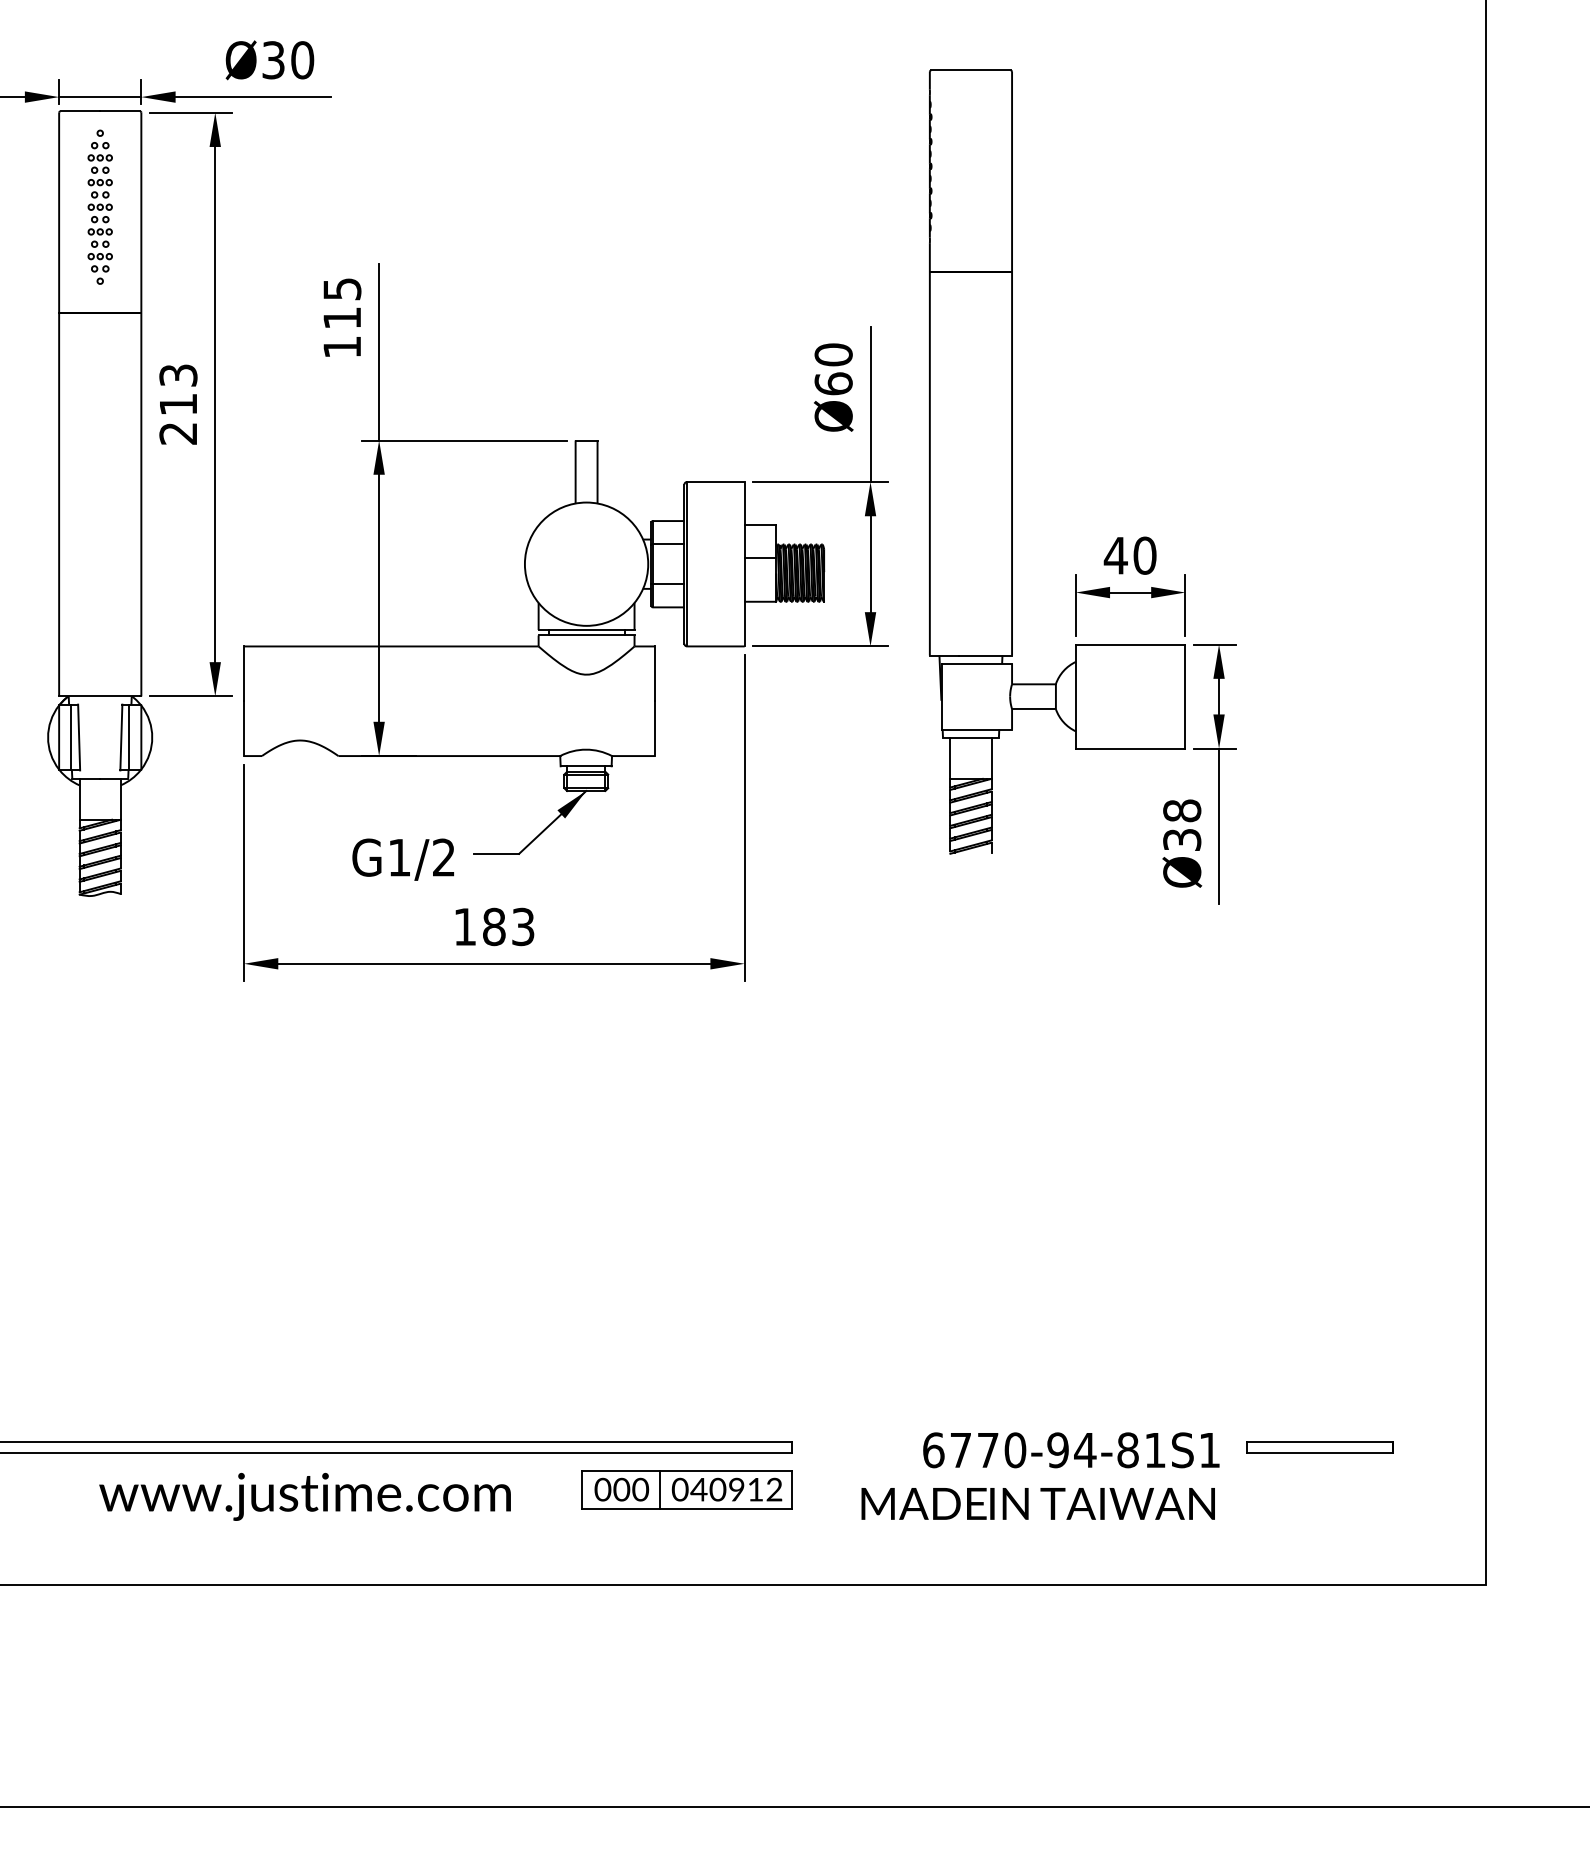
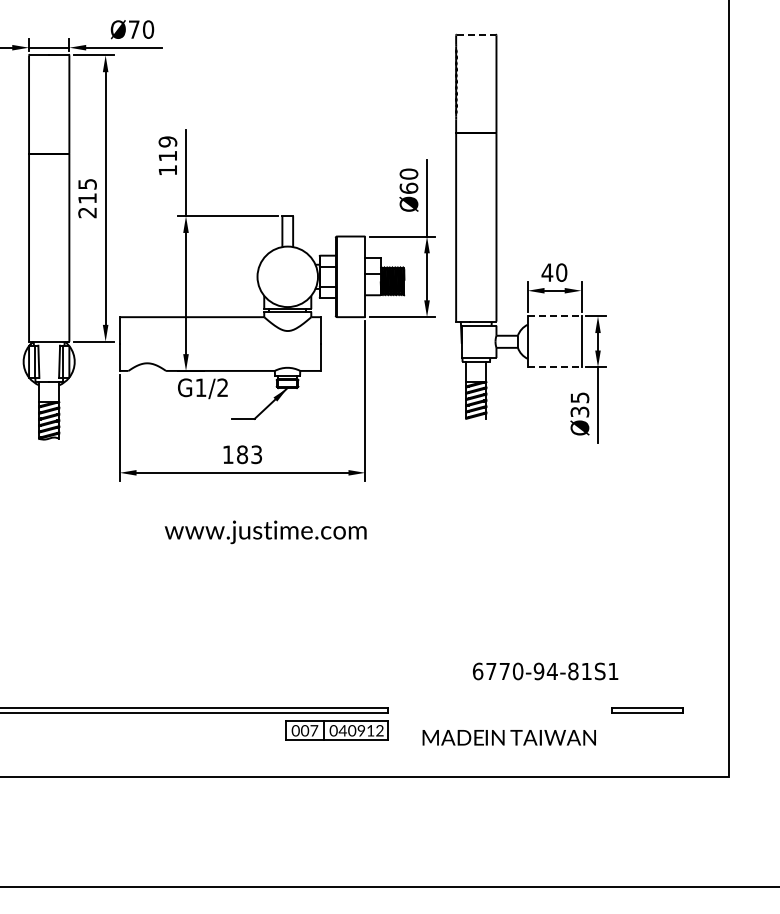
text: (272, 59) -> (133, 29), Ø30 -> Ø70
line: (971, 70) -> (476, 34), solid -> dashed
part: (98, 206) -> (48, 101), removed
text: (341, 288) -> (167, 141), 115 -> 119
text: (176, 375) -> (86, 184), 213 -> 215
line: (1130, 645) -> (554, 316), solid -> dashed
line: (1130, 749) -> (554, 367), solid -> dashed
text: (1181, 810) -> (579, 397), Ø38 -> Ø35
text: (402, 859) -> (202, 388), moved
text: (1071, 1450) -> (545, 671), moved
text: (641, 1489) -> (314, 730), 000 -> 007
text: (304, 1497) -> (265, 532), moved

